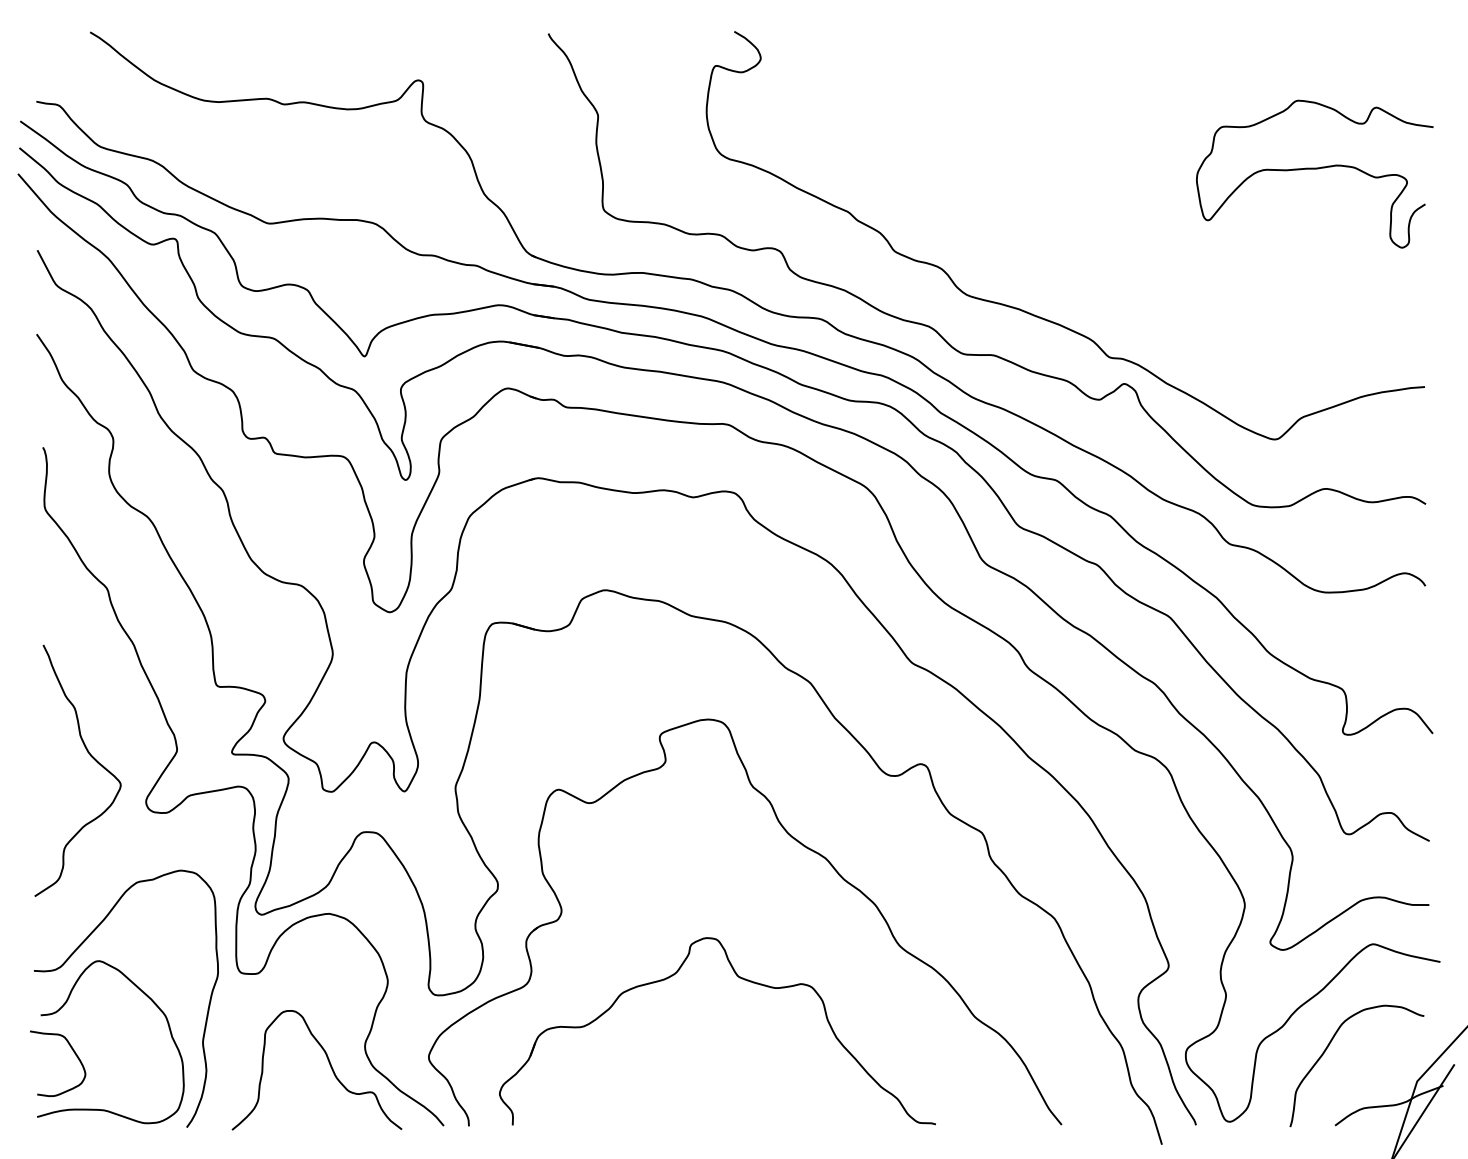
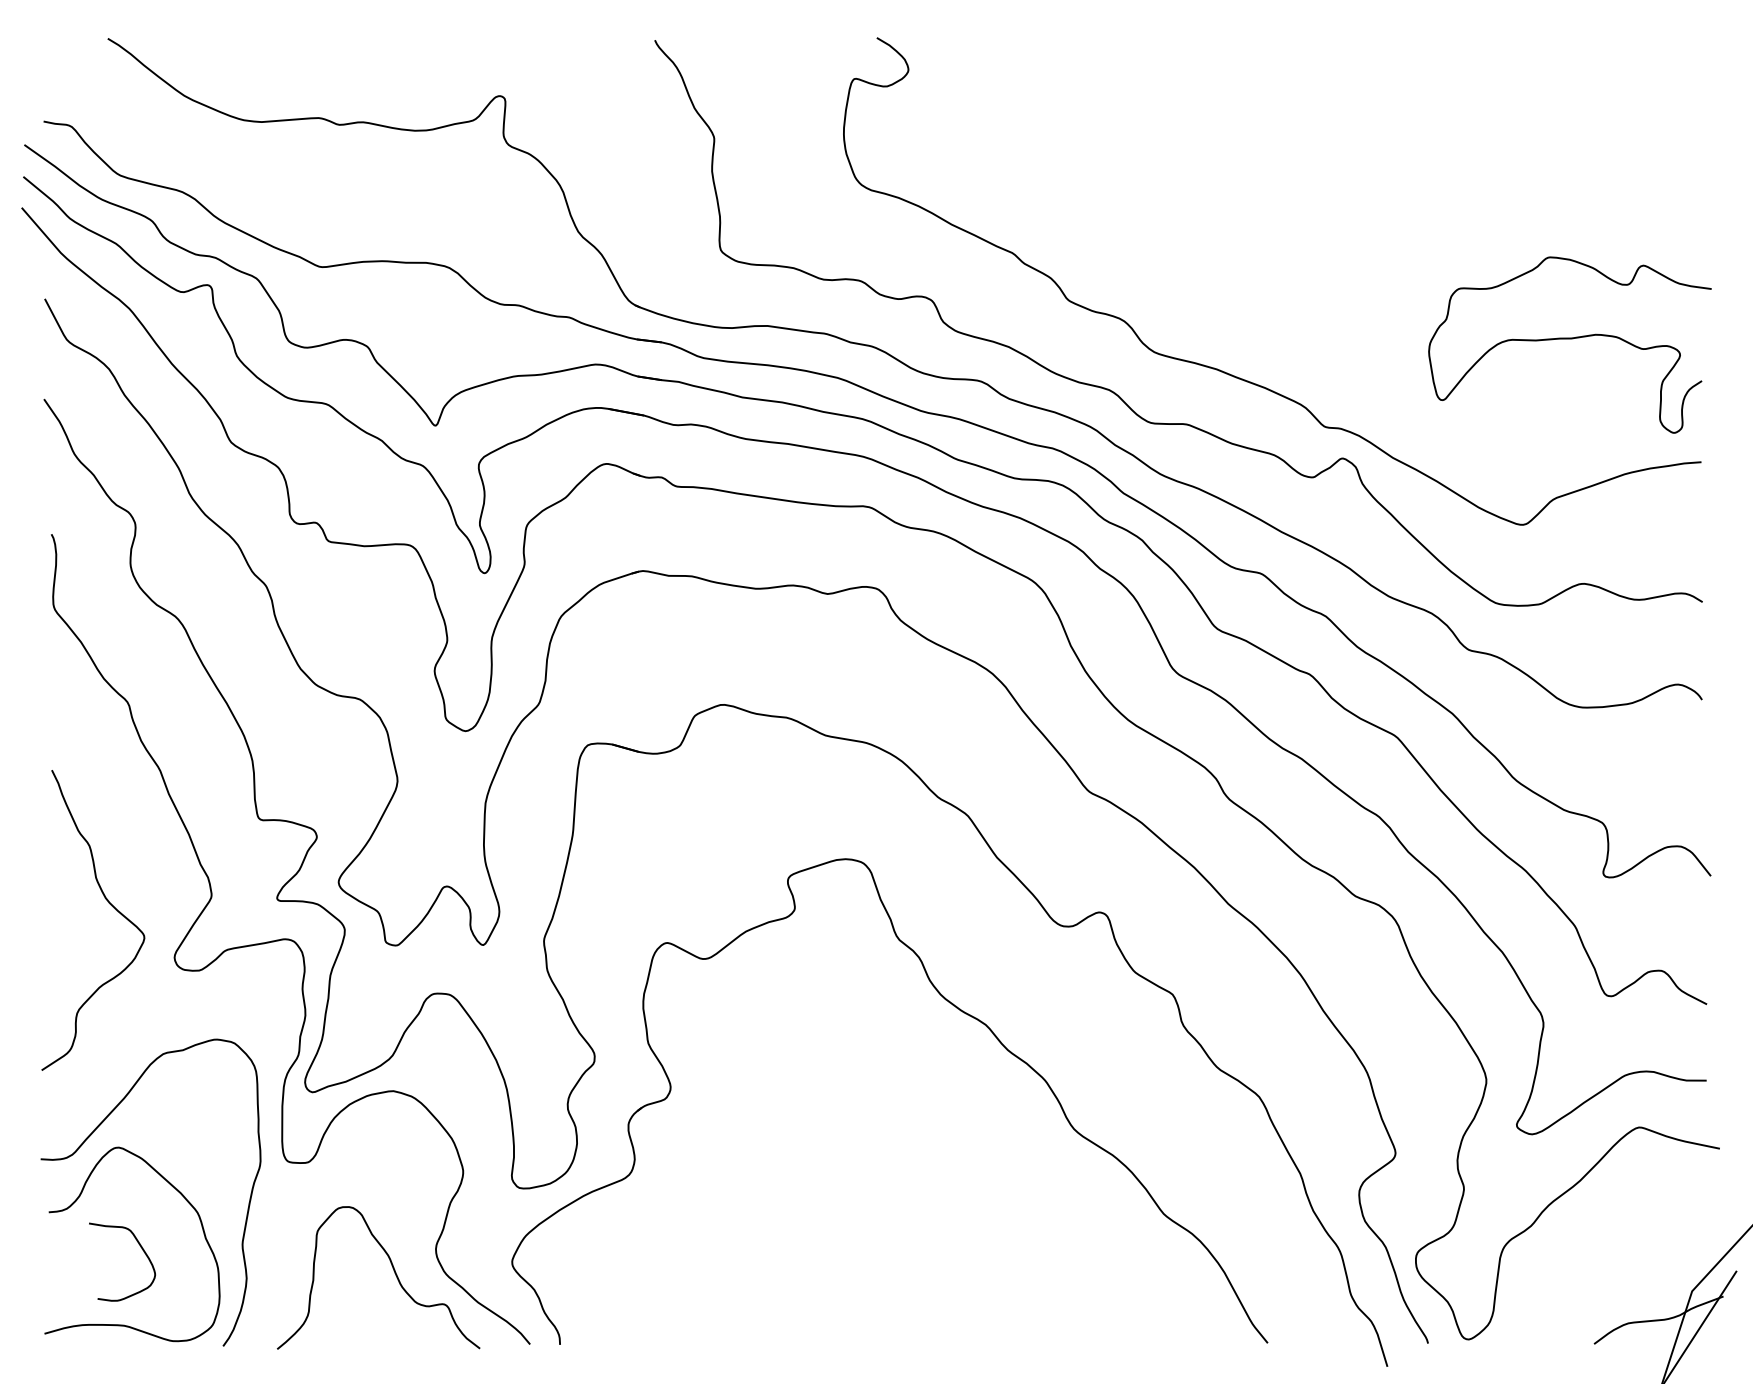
curve: (1314, 169) -> (1569, 339), moved
part: (742, 979) -> (886, 1169), removed
curve: (1329, 1045) -> (1587, 1248), removed
curve: (73, 1051) -> (140, 1247), moved

